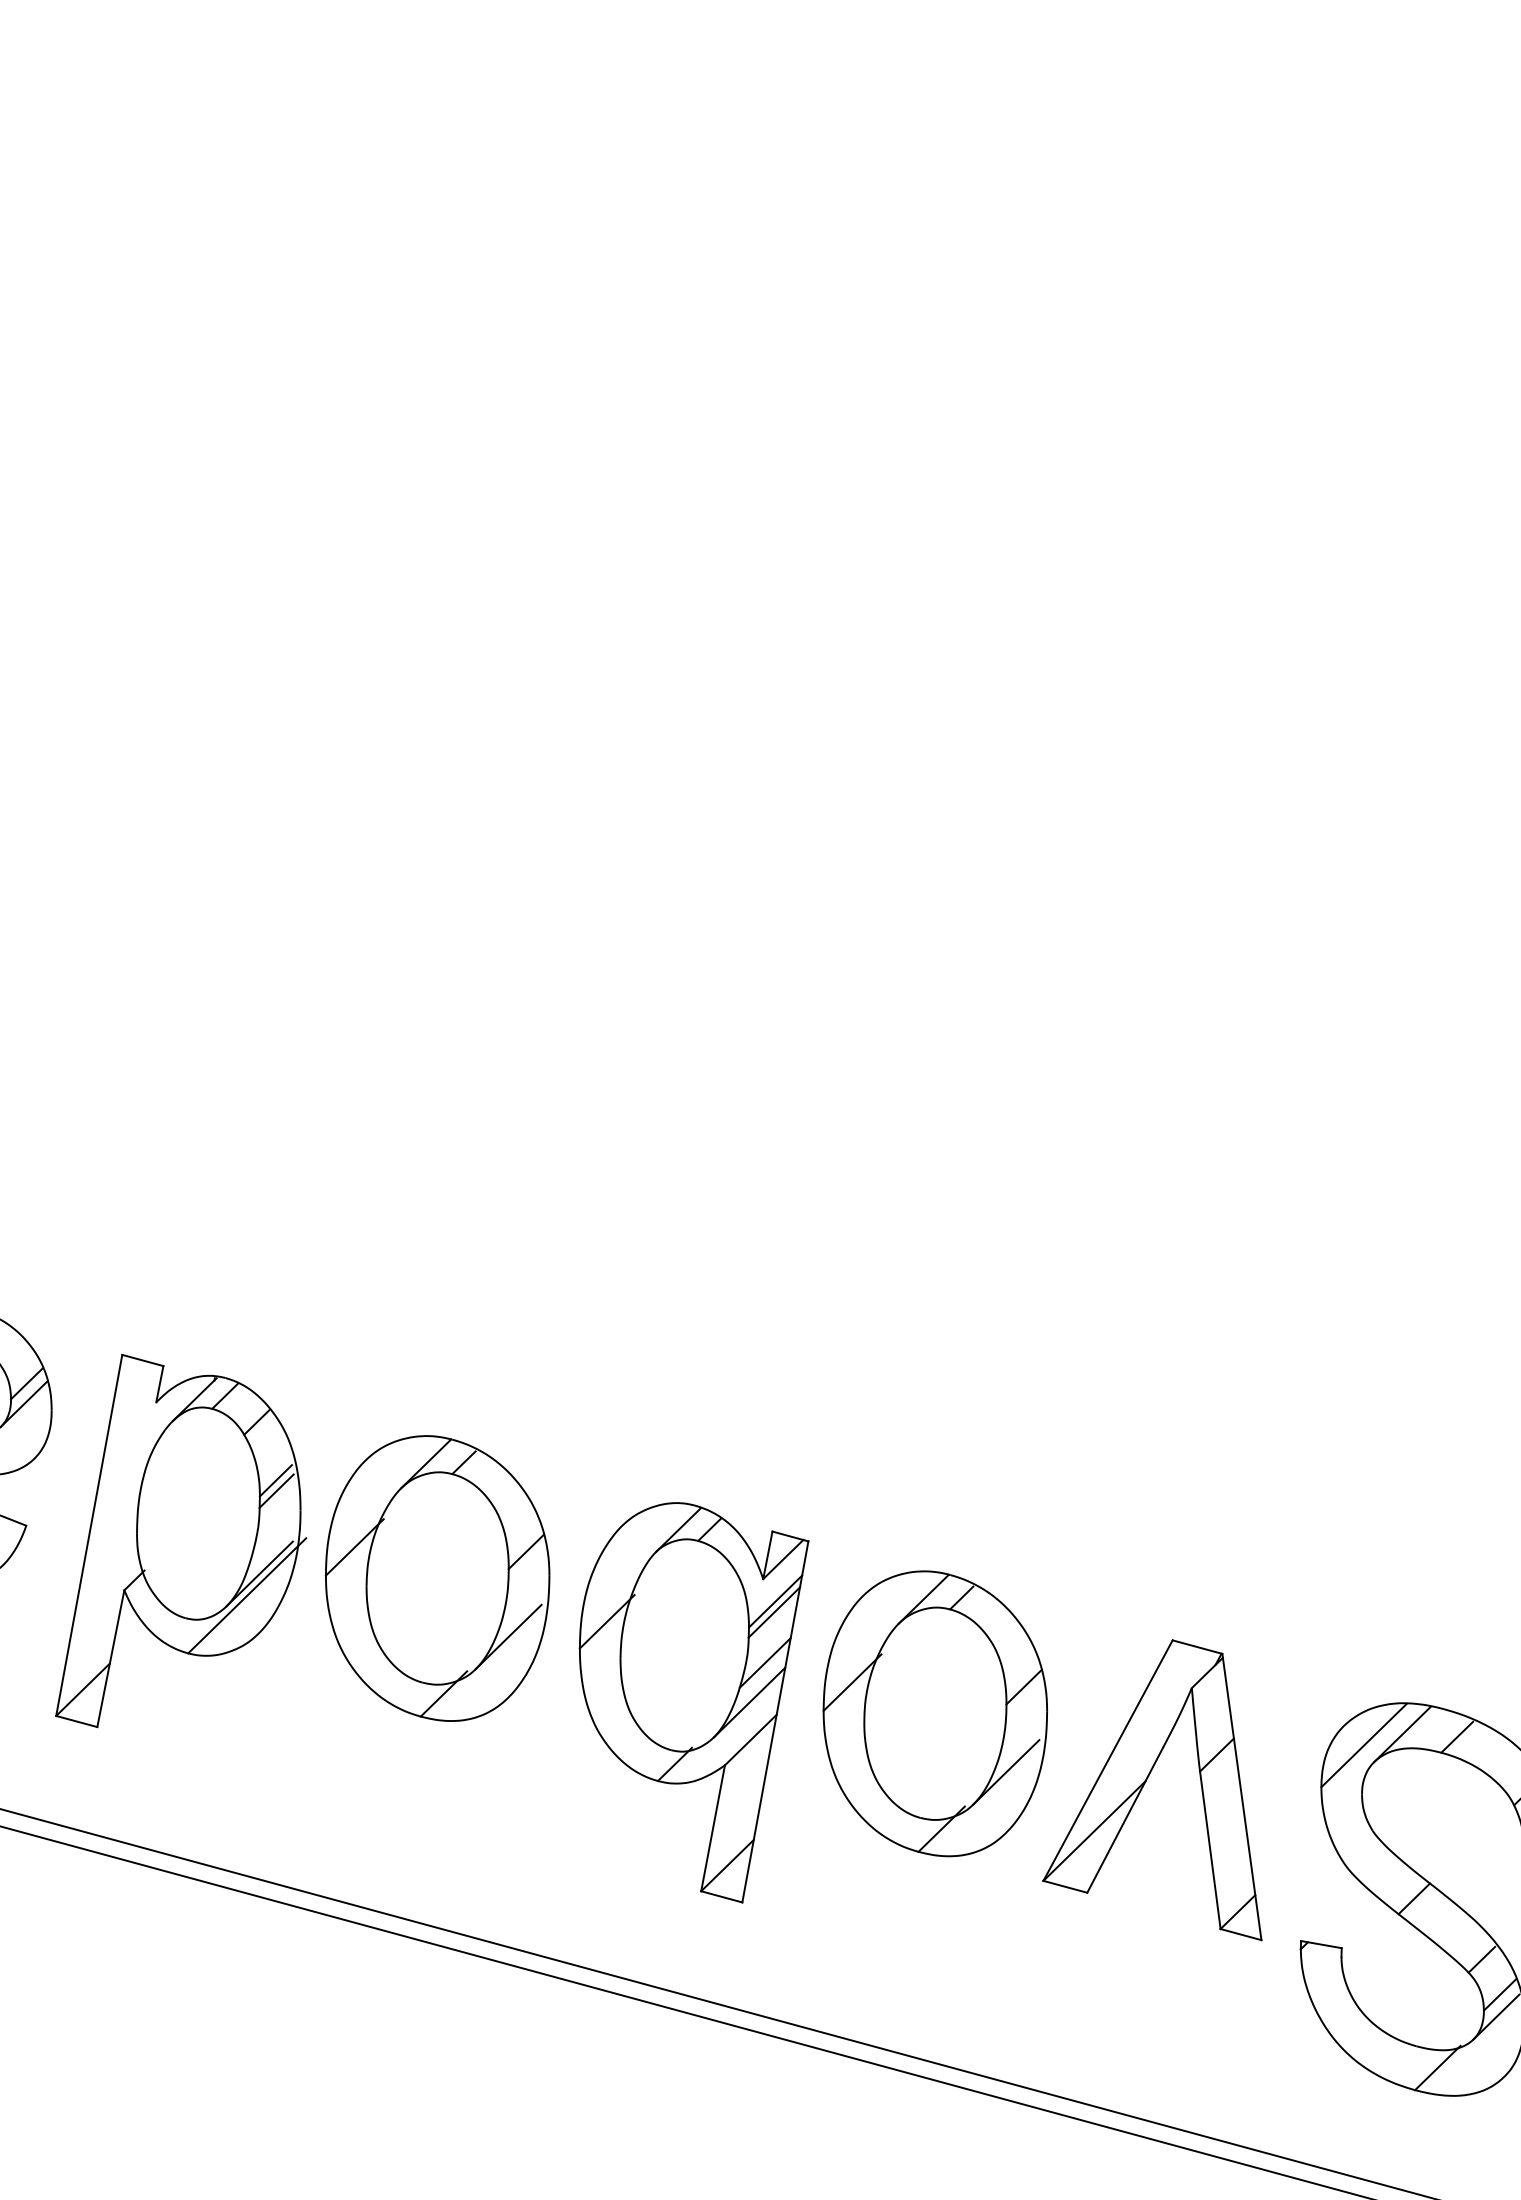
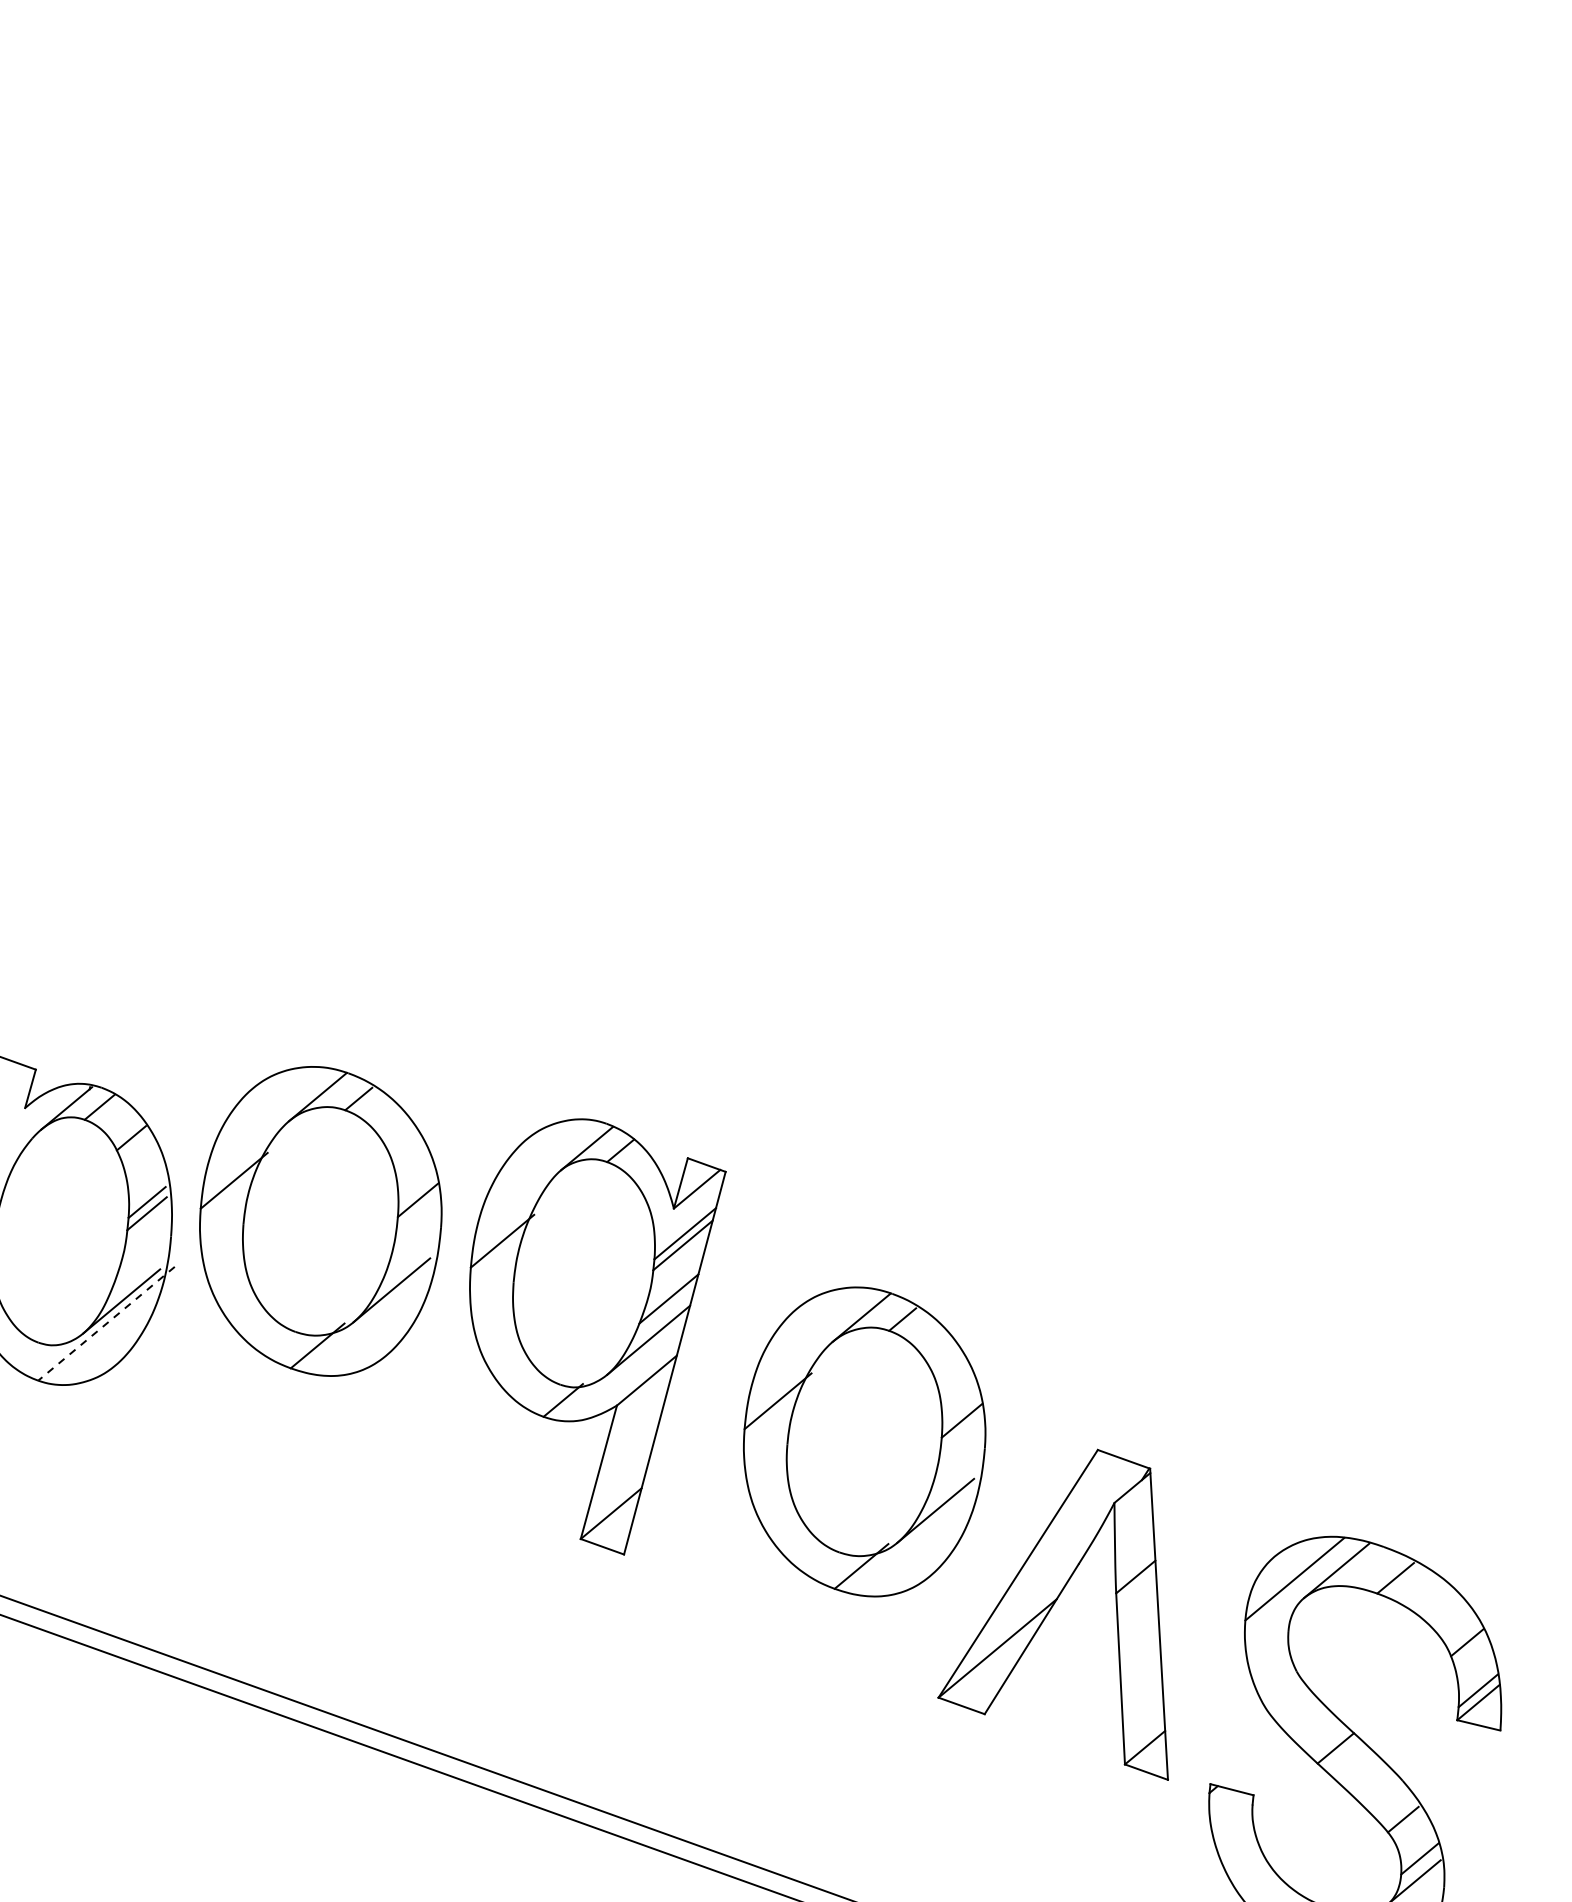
part: (437, 1578) -> (320, 1221), moved
line: (246, 1596) -> (105, 1324), solid -> dashed
part: (693, 1702) -> (588, 1335), moved
part: (934, 1713) -> (863, 1441), moved

